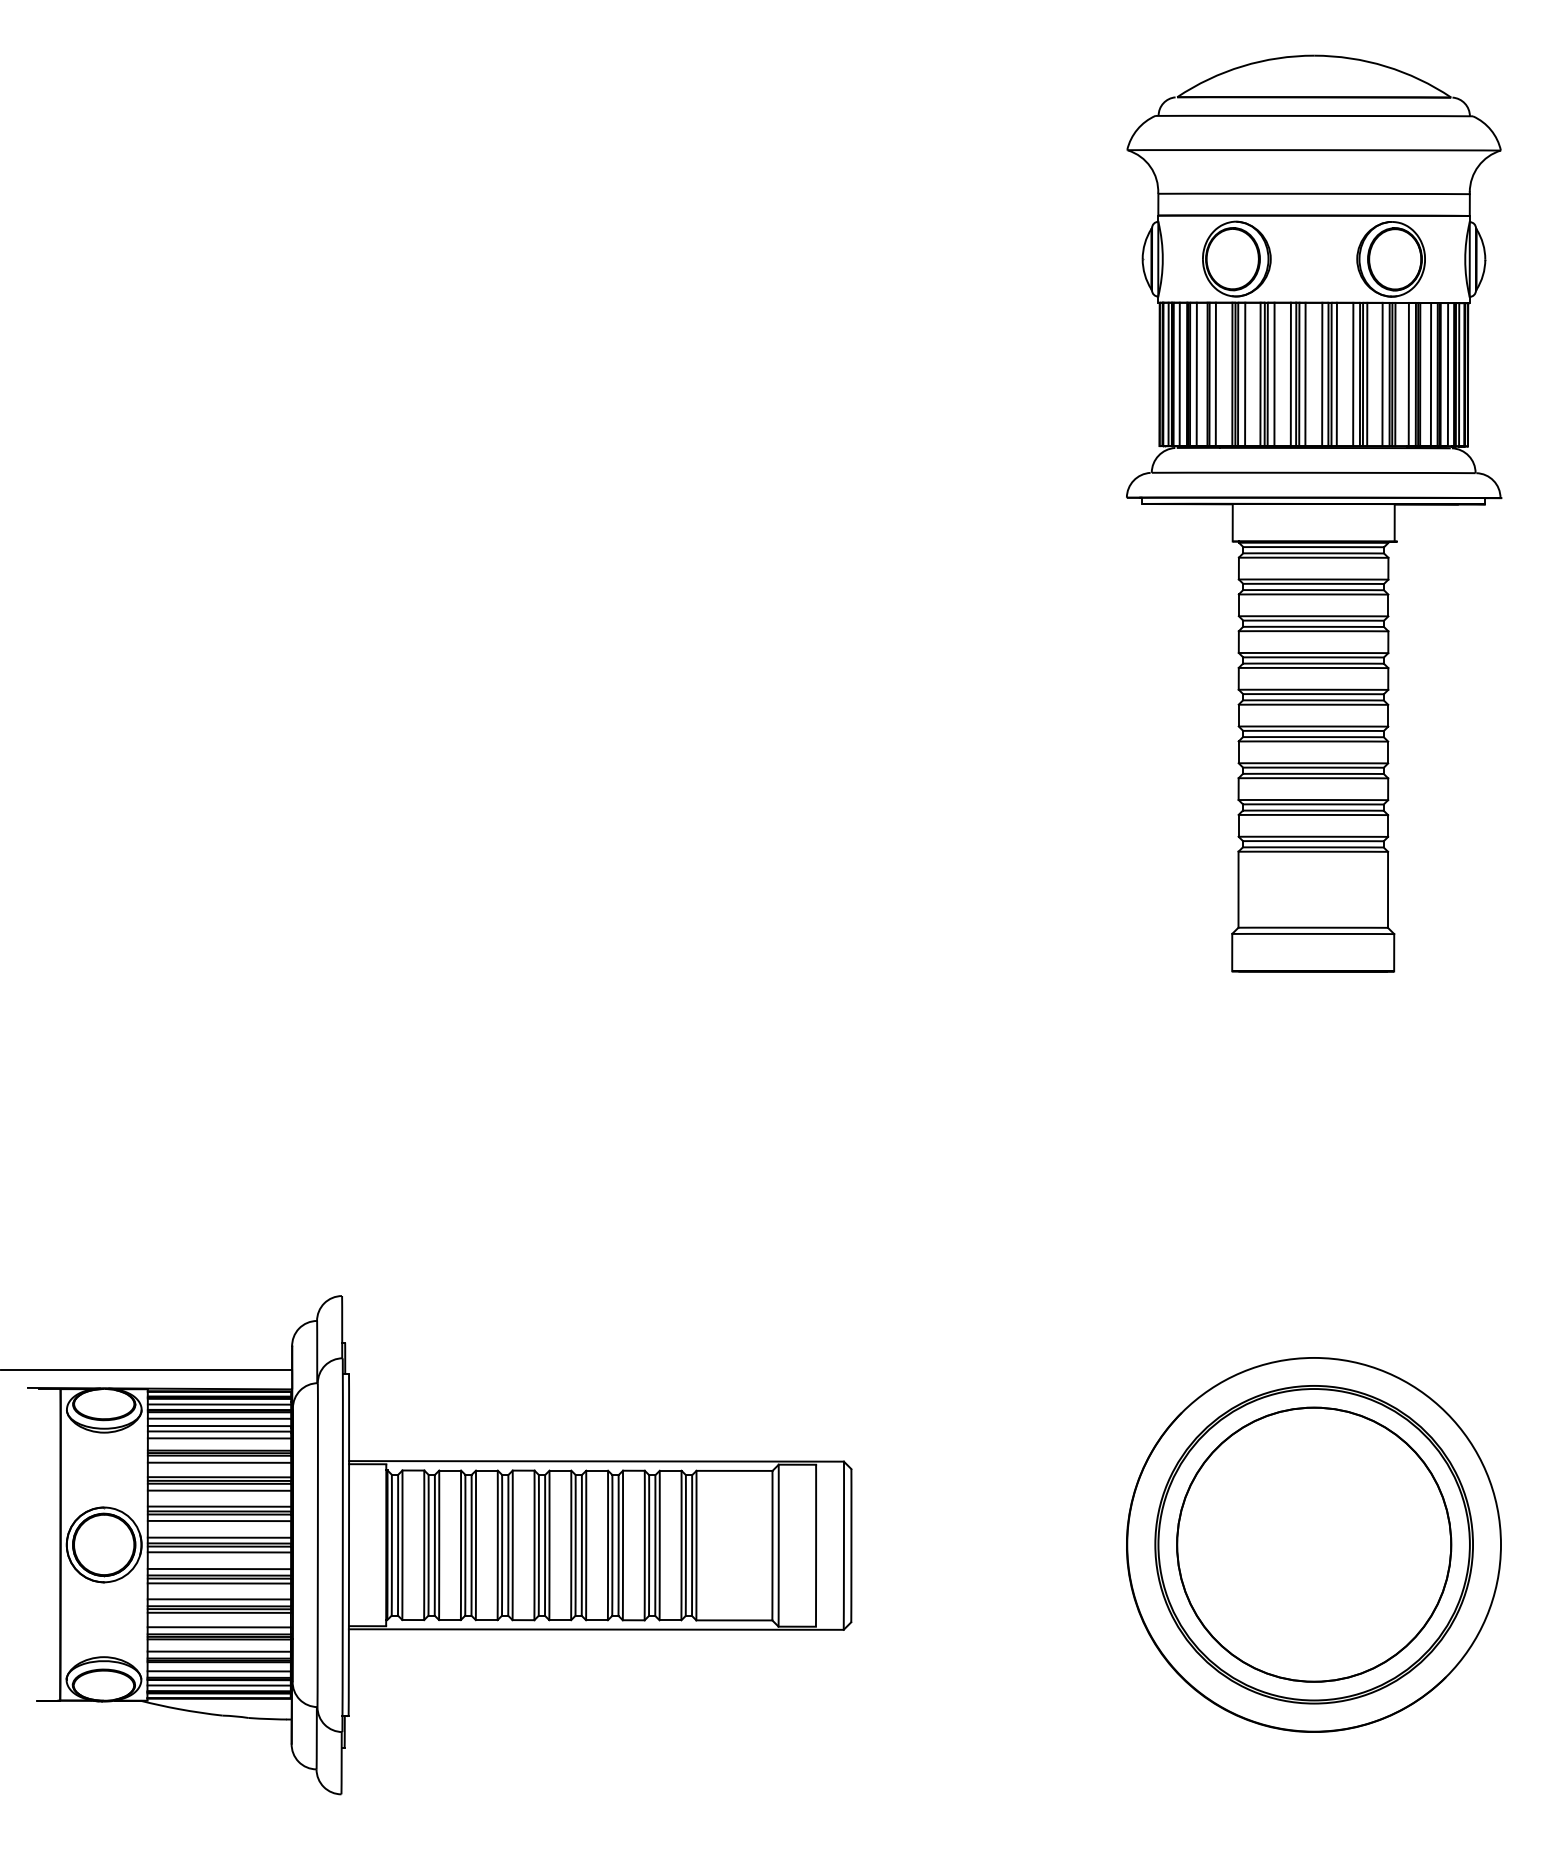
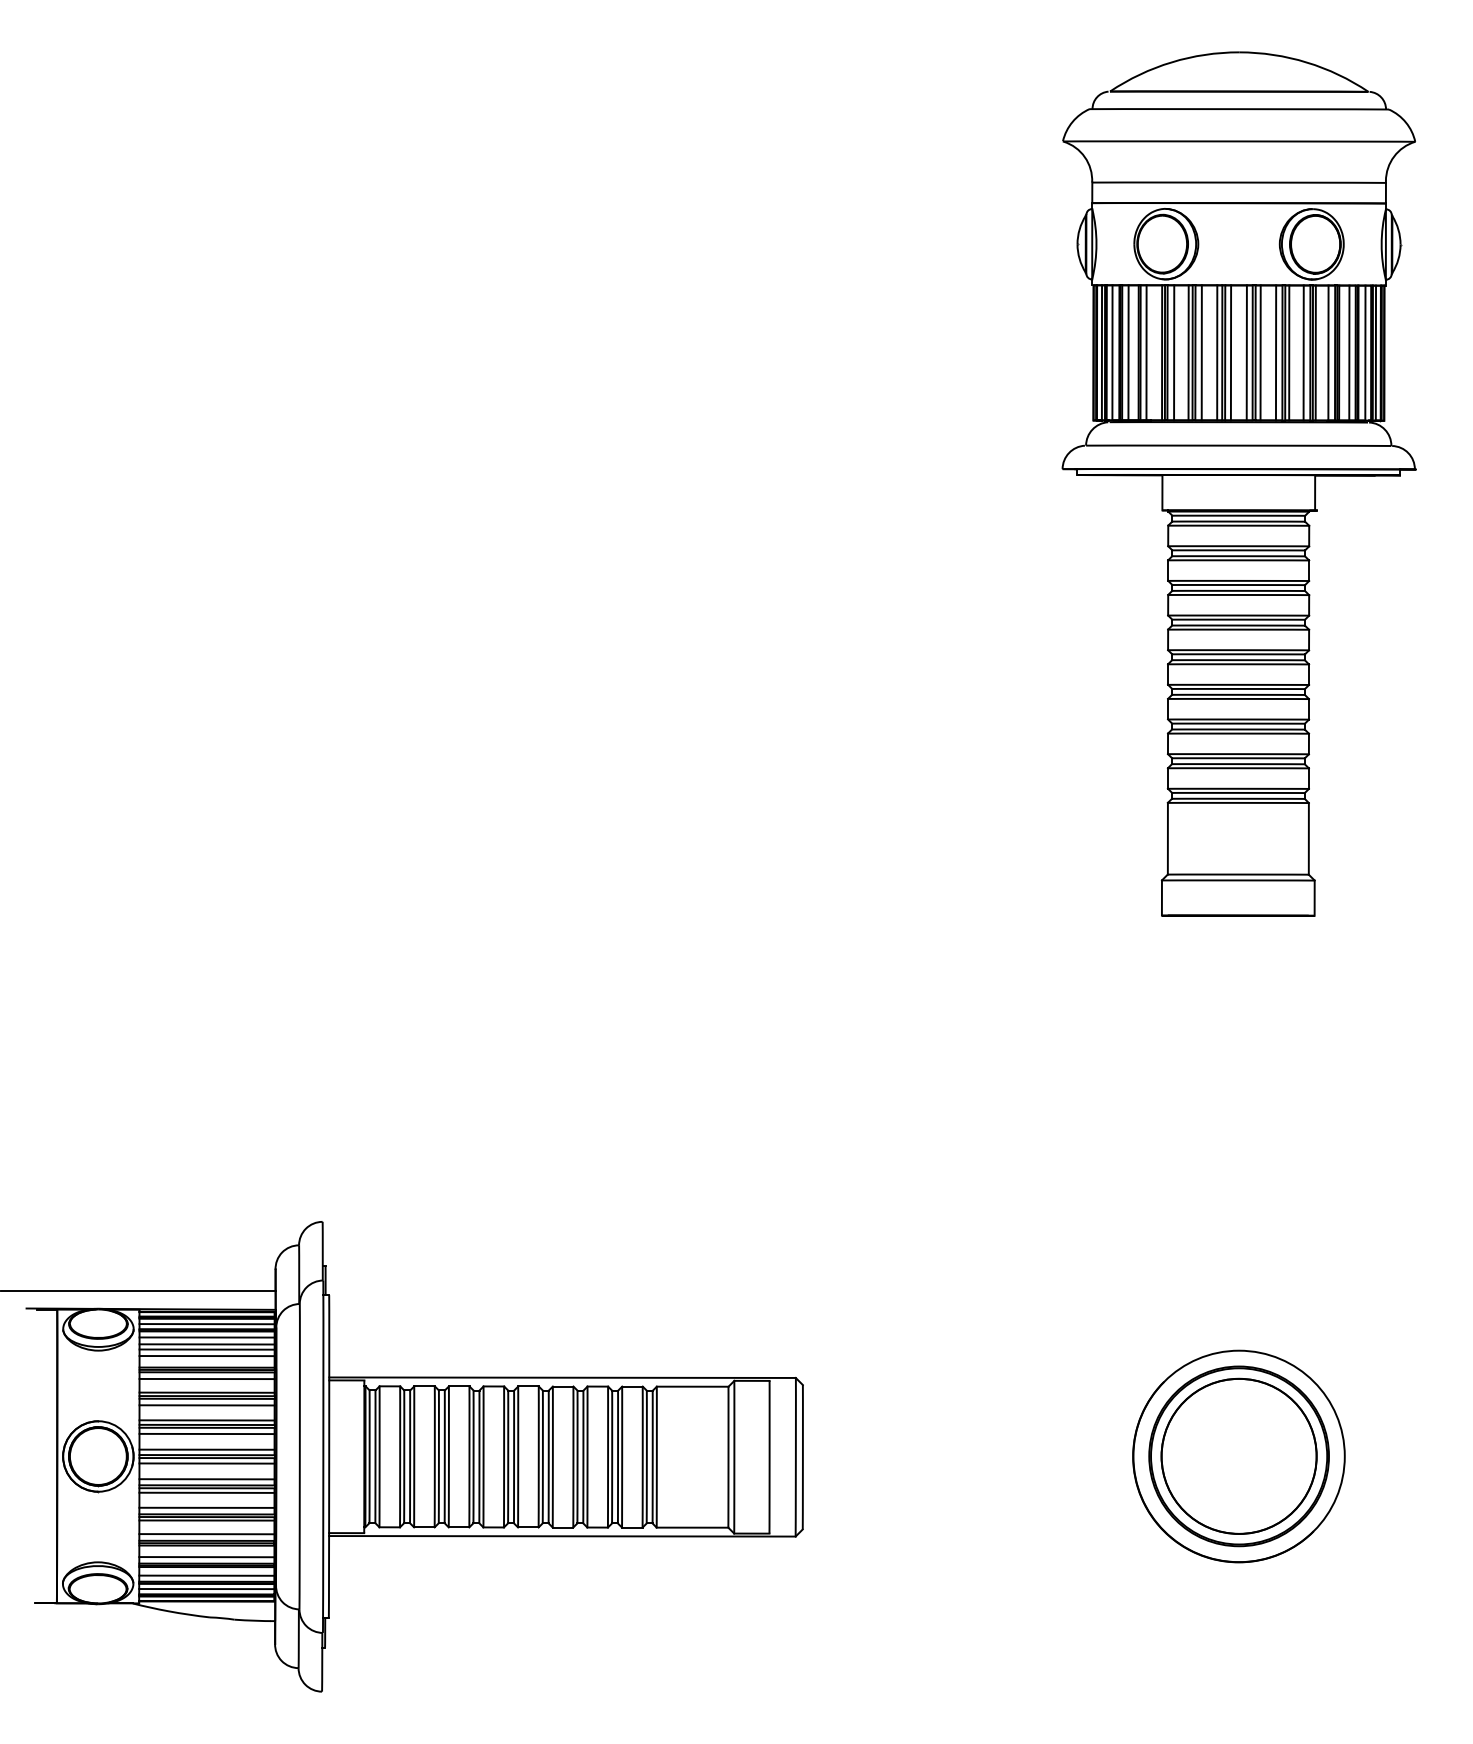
part: (1313, 1544) -> (1238, 1456), size x0.6

